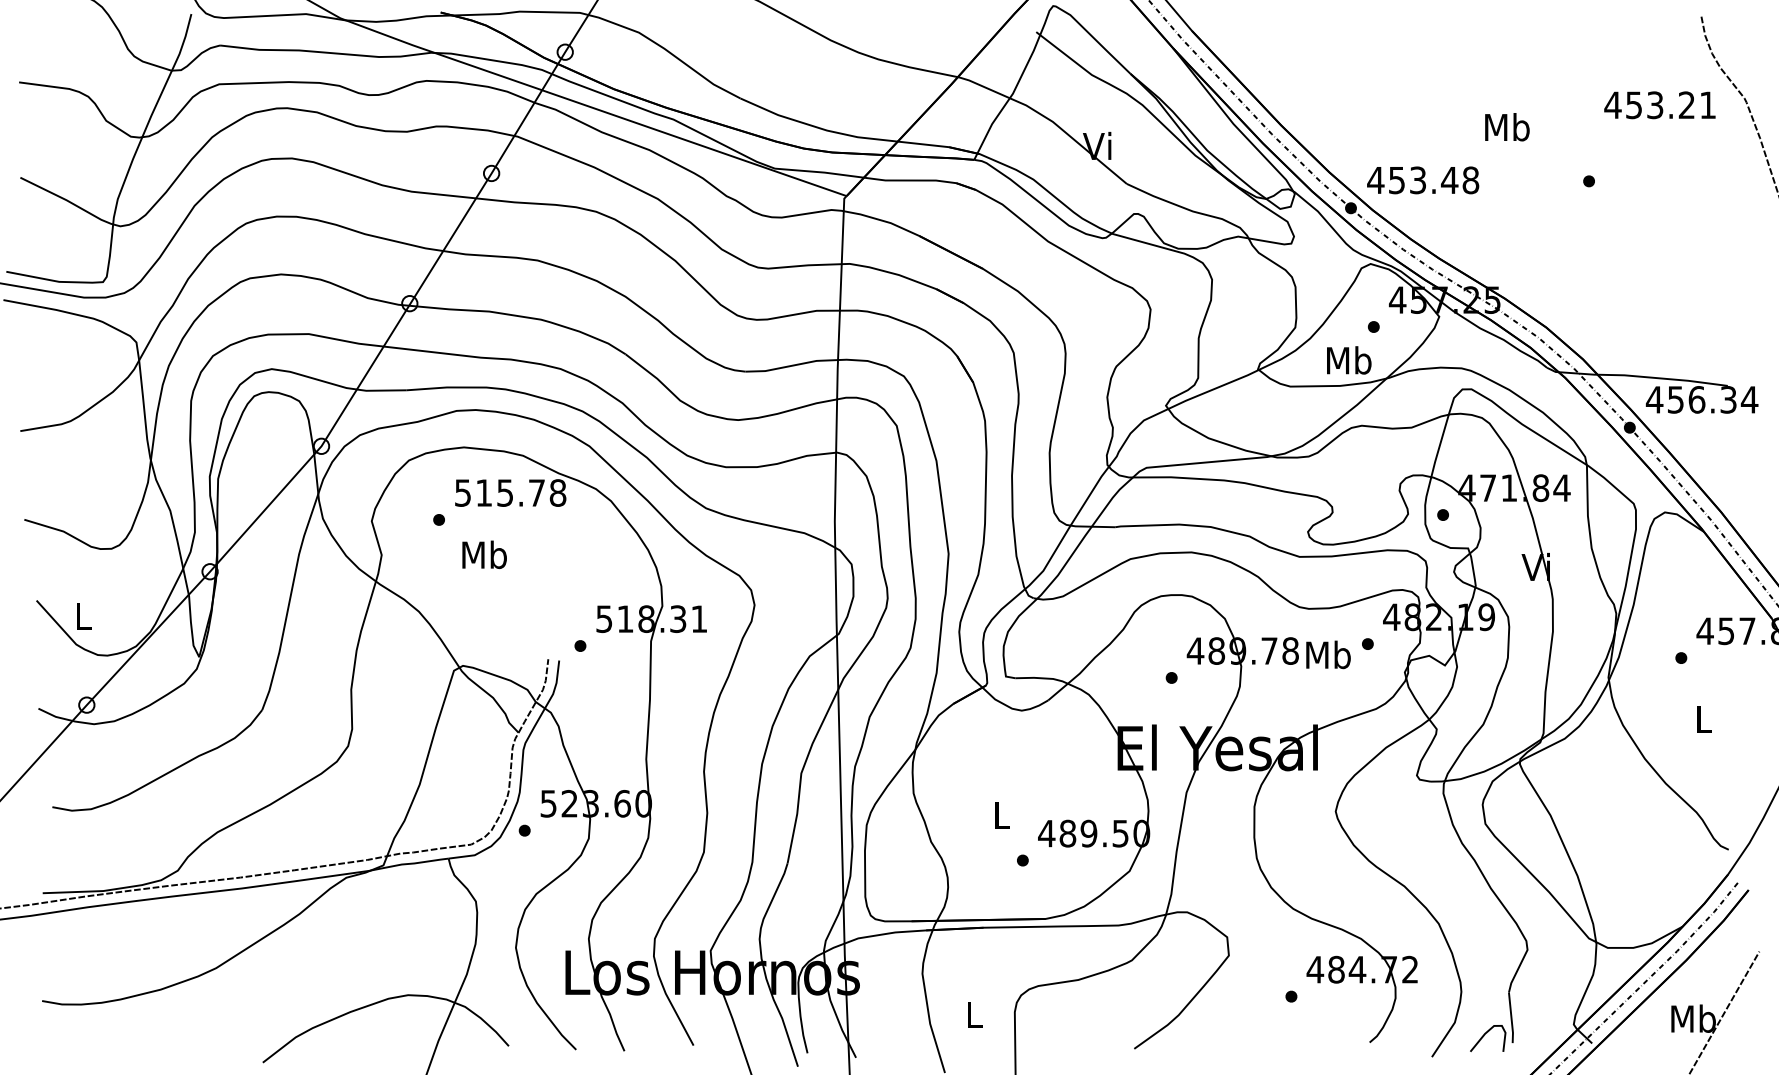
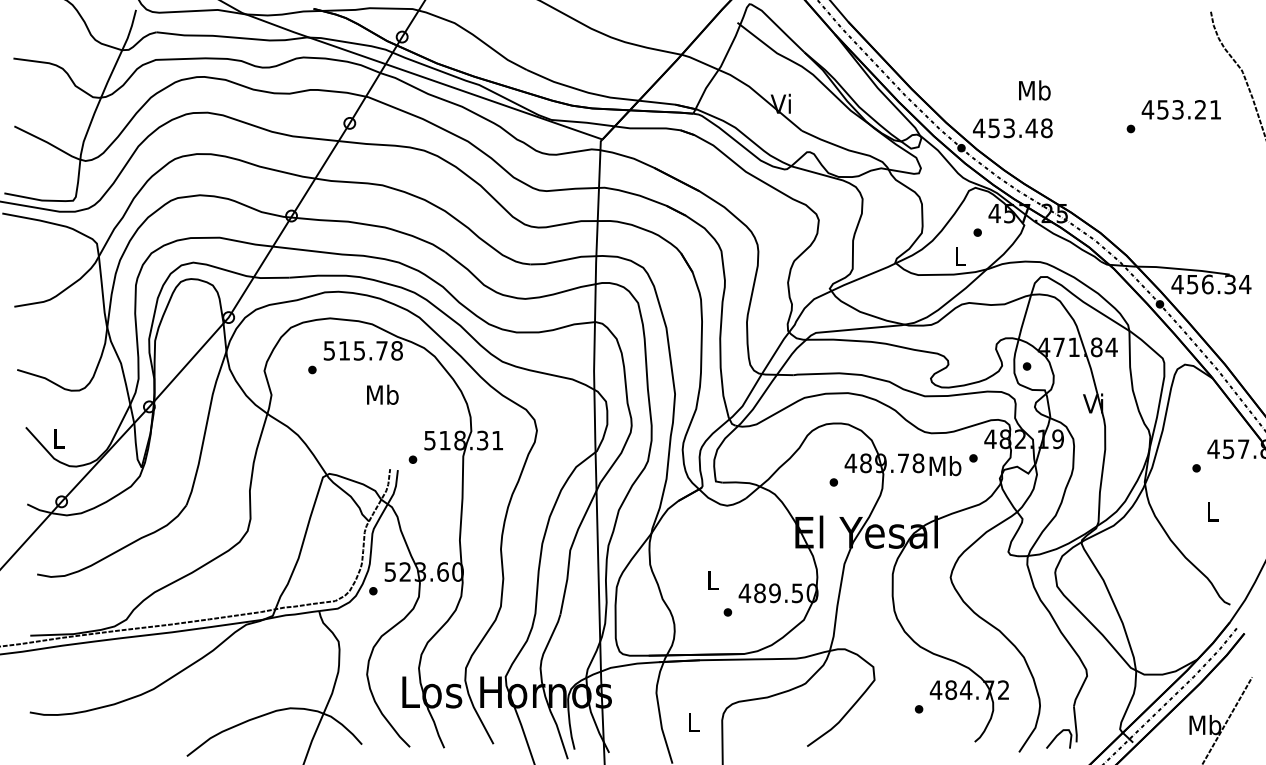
text: (1658, 104) -> (1180, 109), moved
text: (1506, 127) -> (1034, 90), moved
text: (1349, 360) -> (960, 256), Mb -> L
text: (484, 554) -> (382, 394), moved

